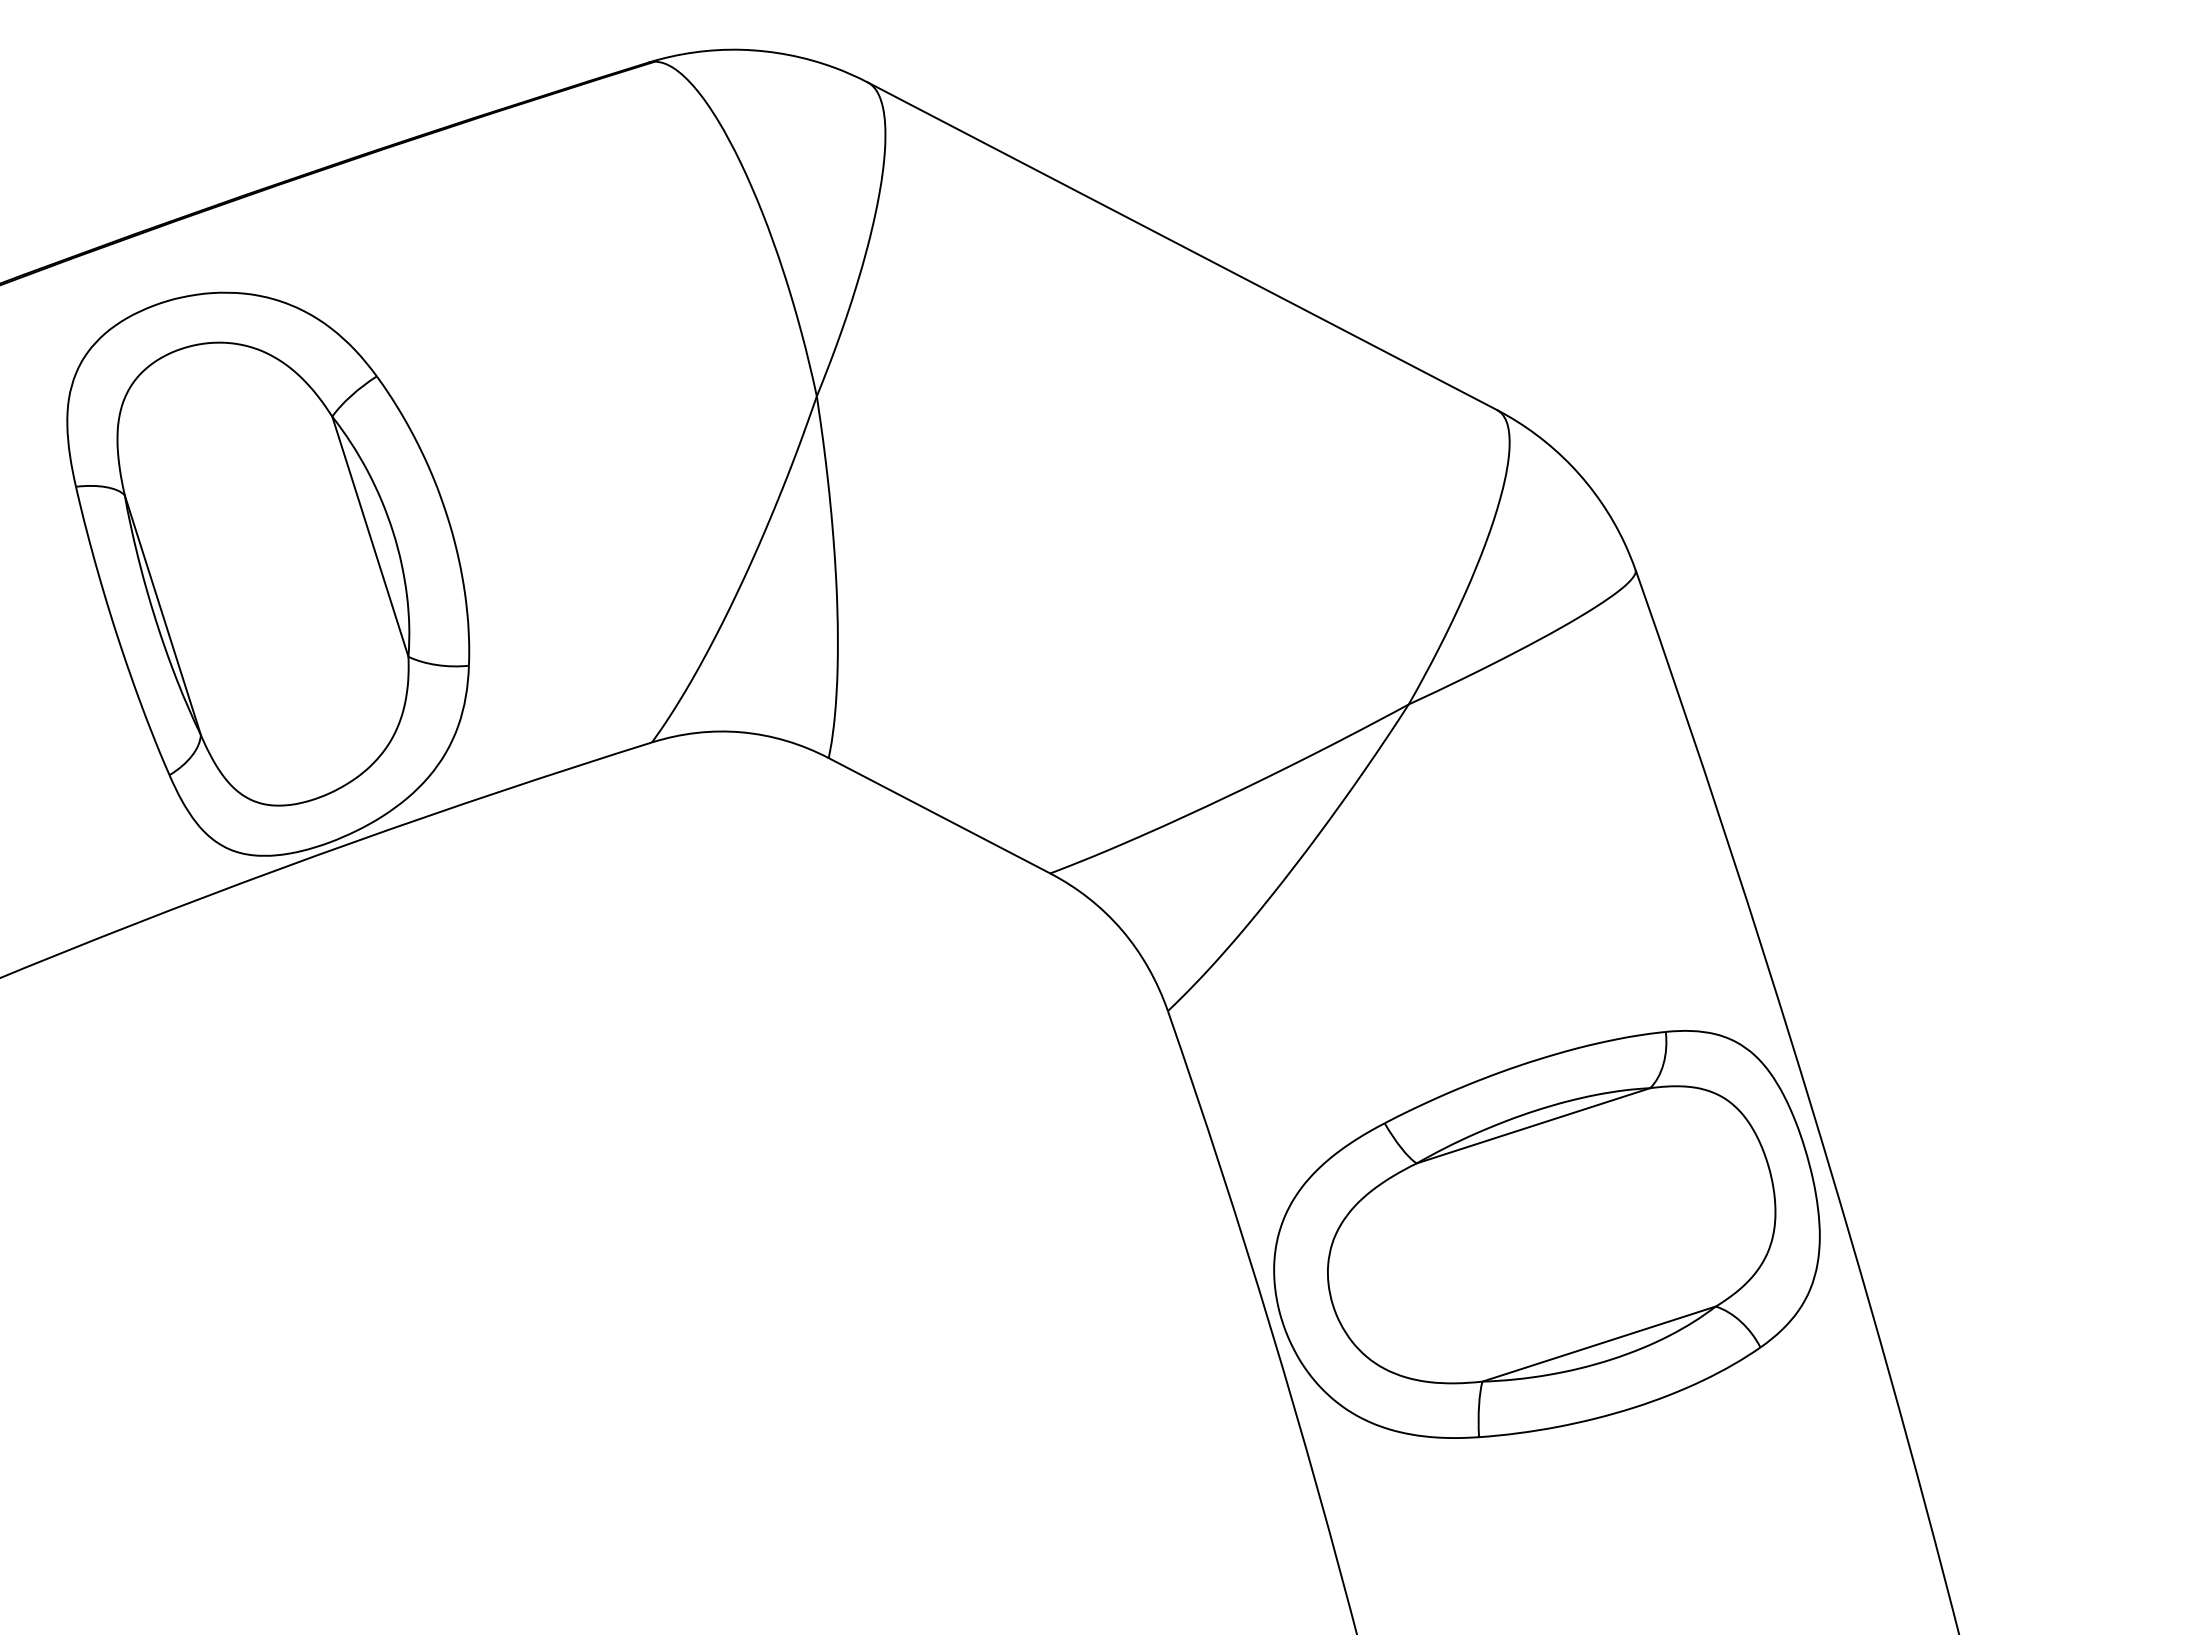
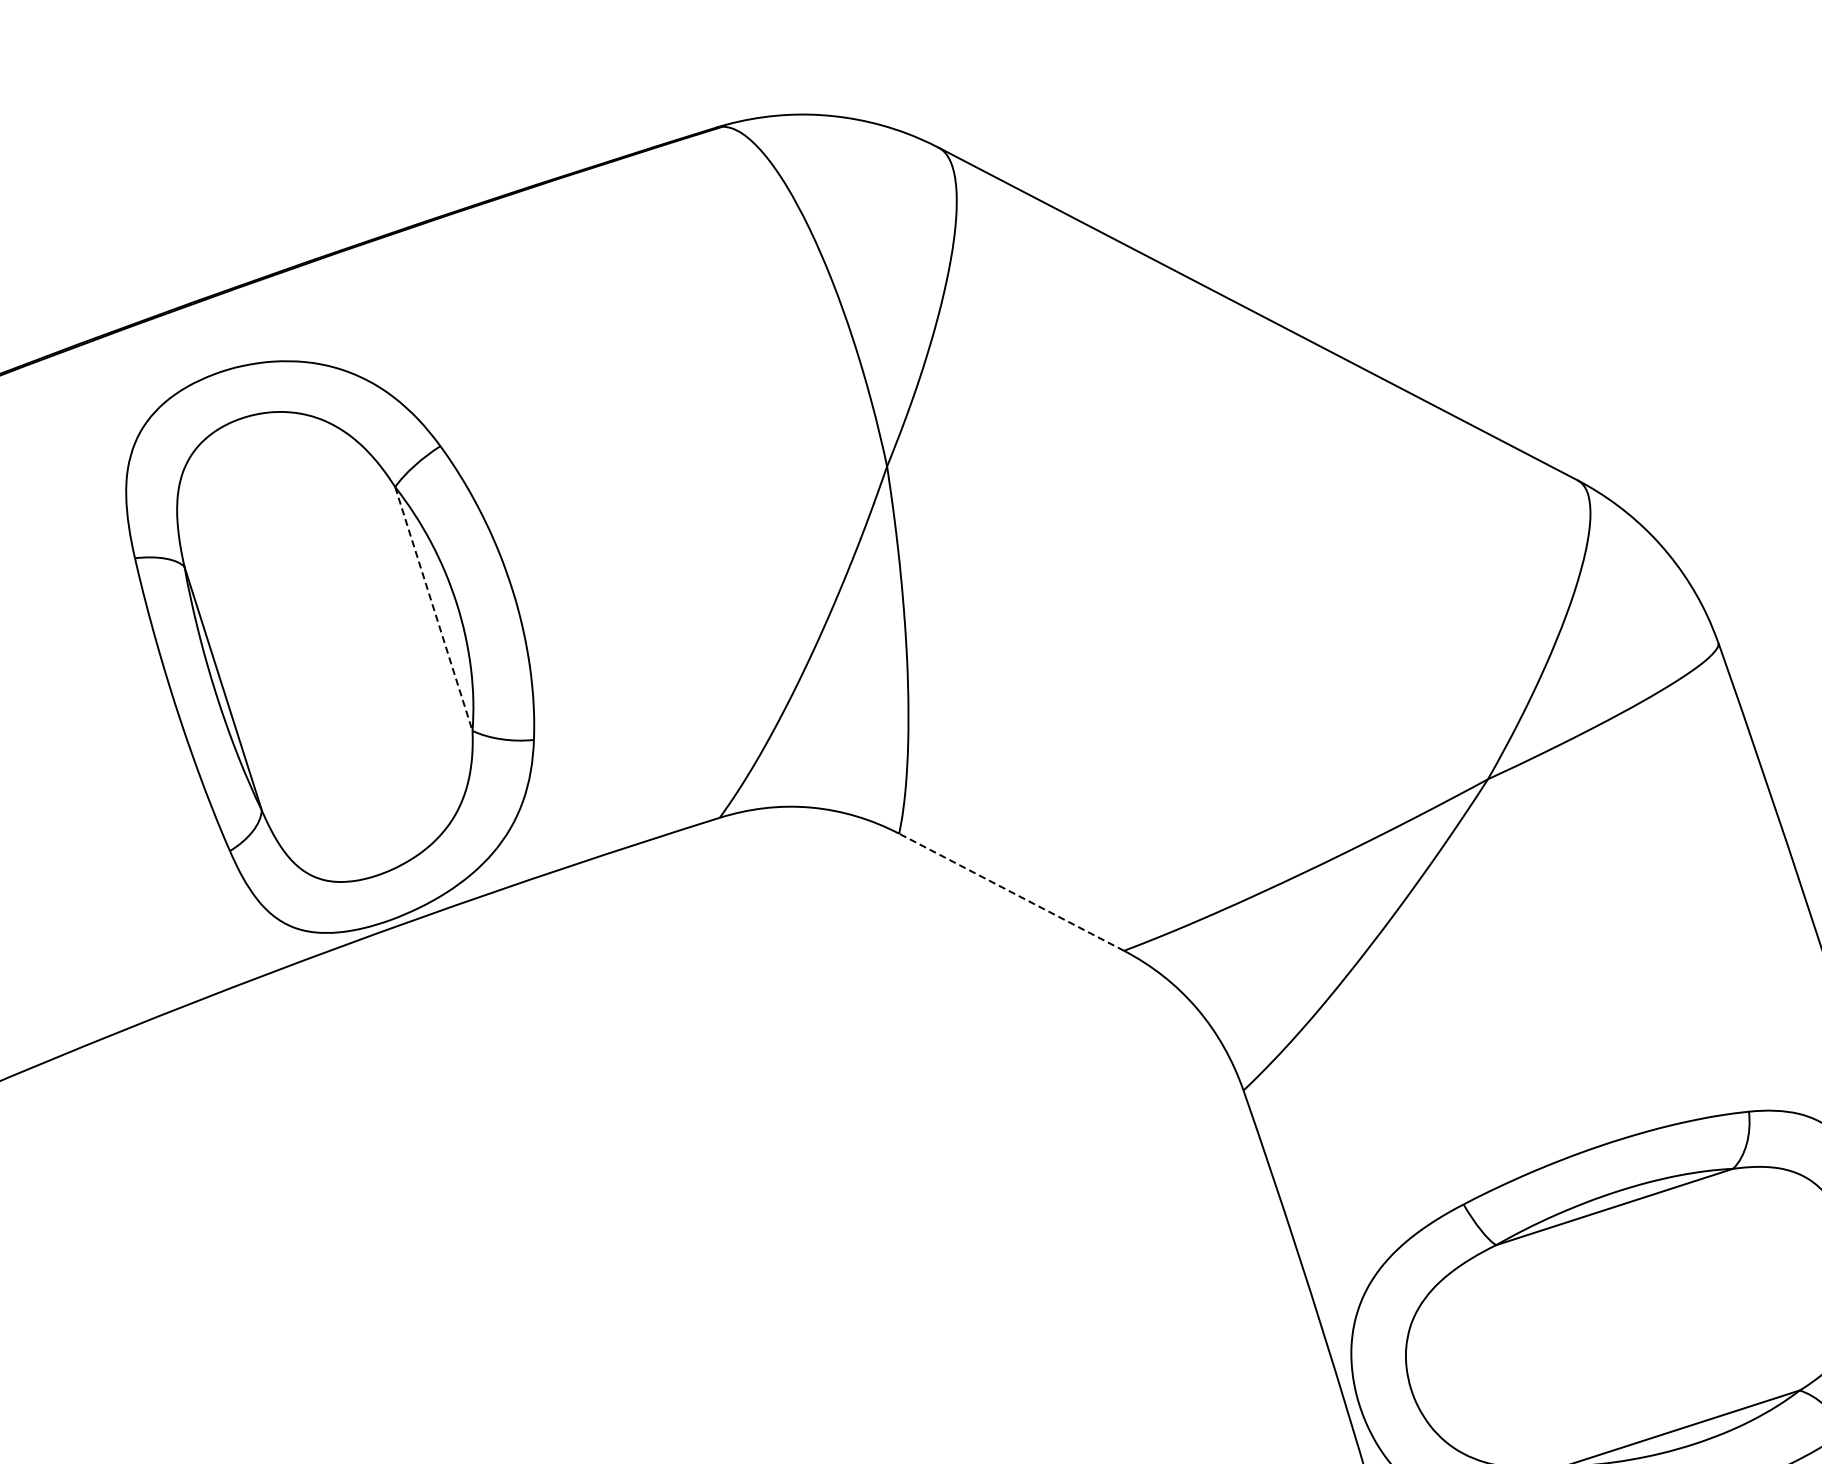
line: (370, 536) -> (433, 608), solid -> dashed
line: (939, 815) -> (1011, 891), solid -> dashed

